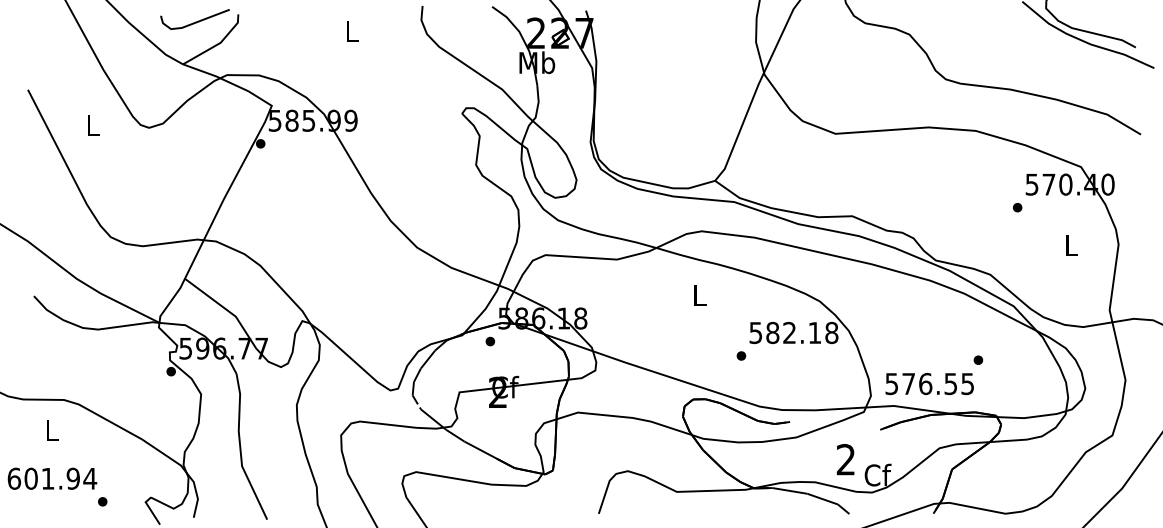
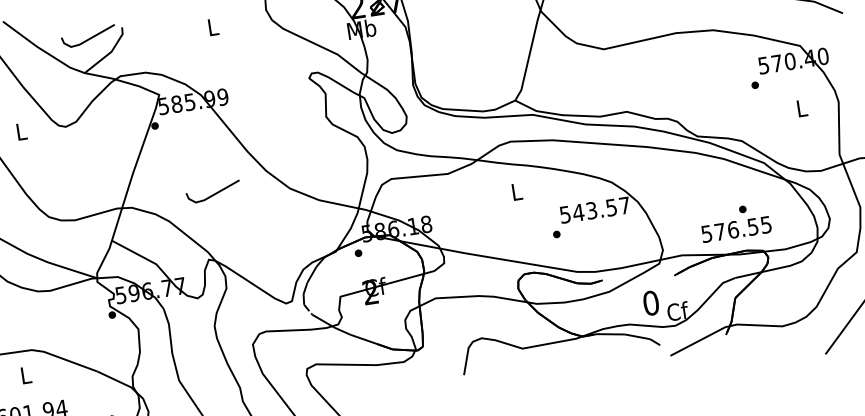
curve: (321, 239) -> (214, 193), added
text: (801, 332) -> (601, 208), 582.18 -> 543.57
text: (929, 384) -> (736, 229), moved
text: (845, 459) -> (650, 303), 2 -> 0

